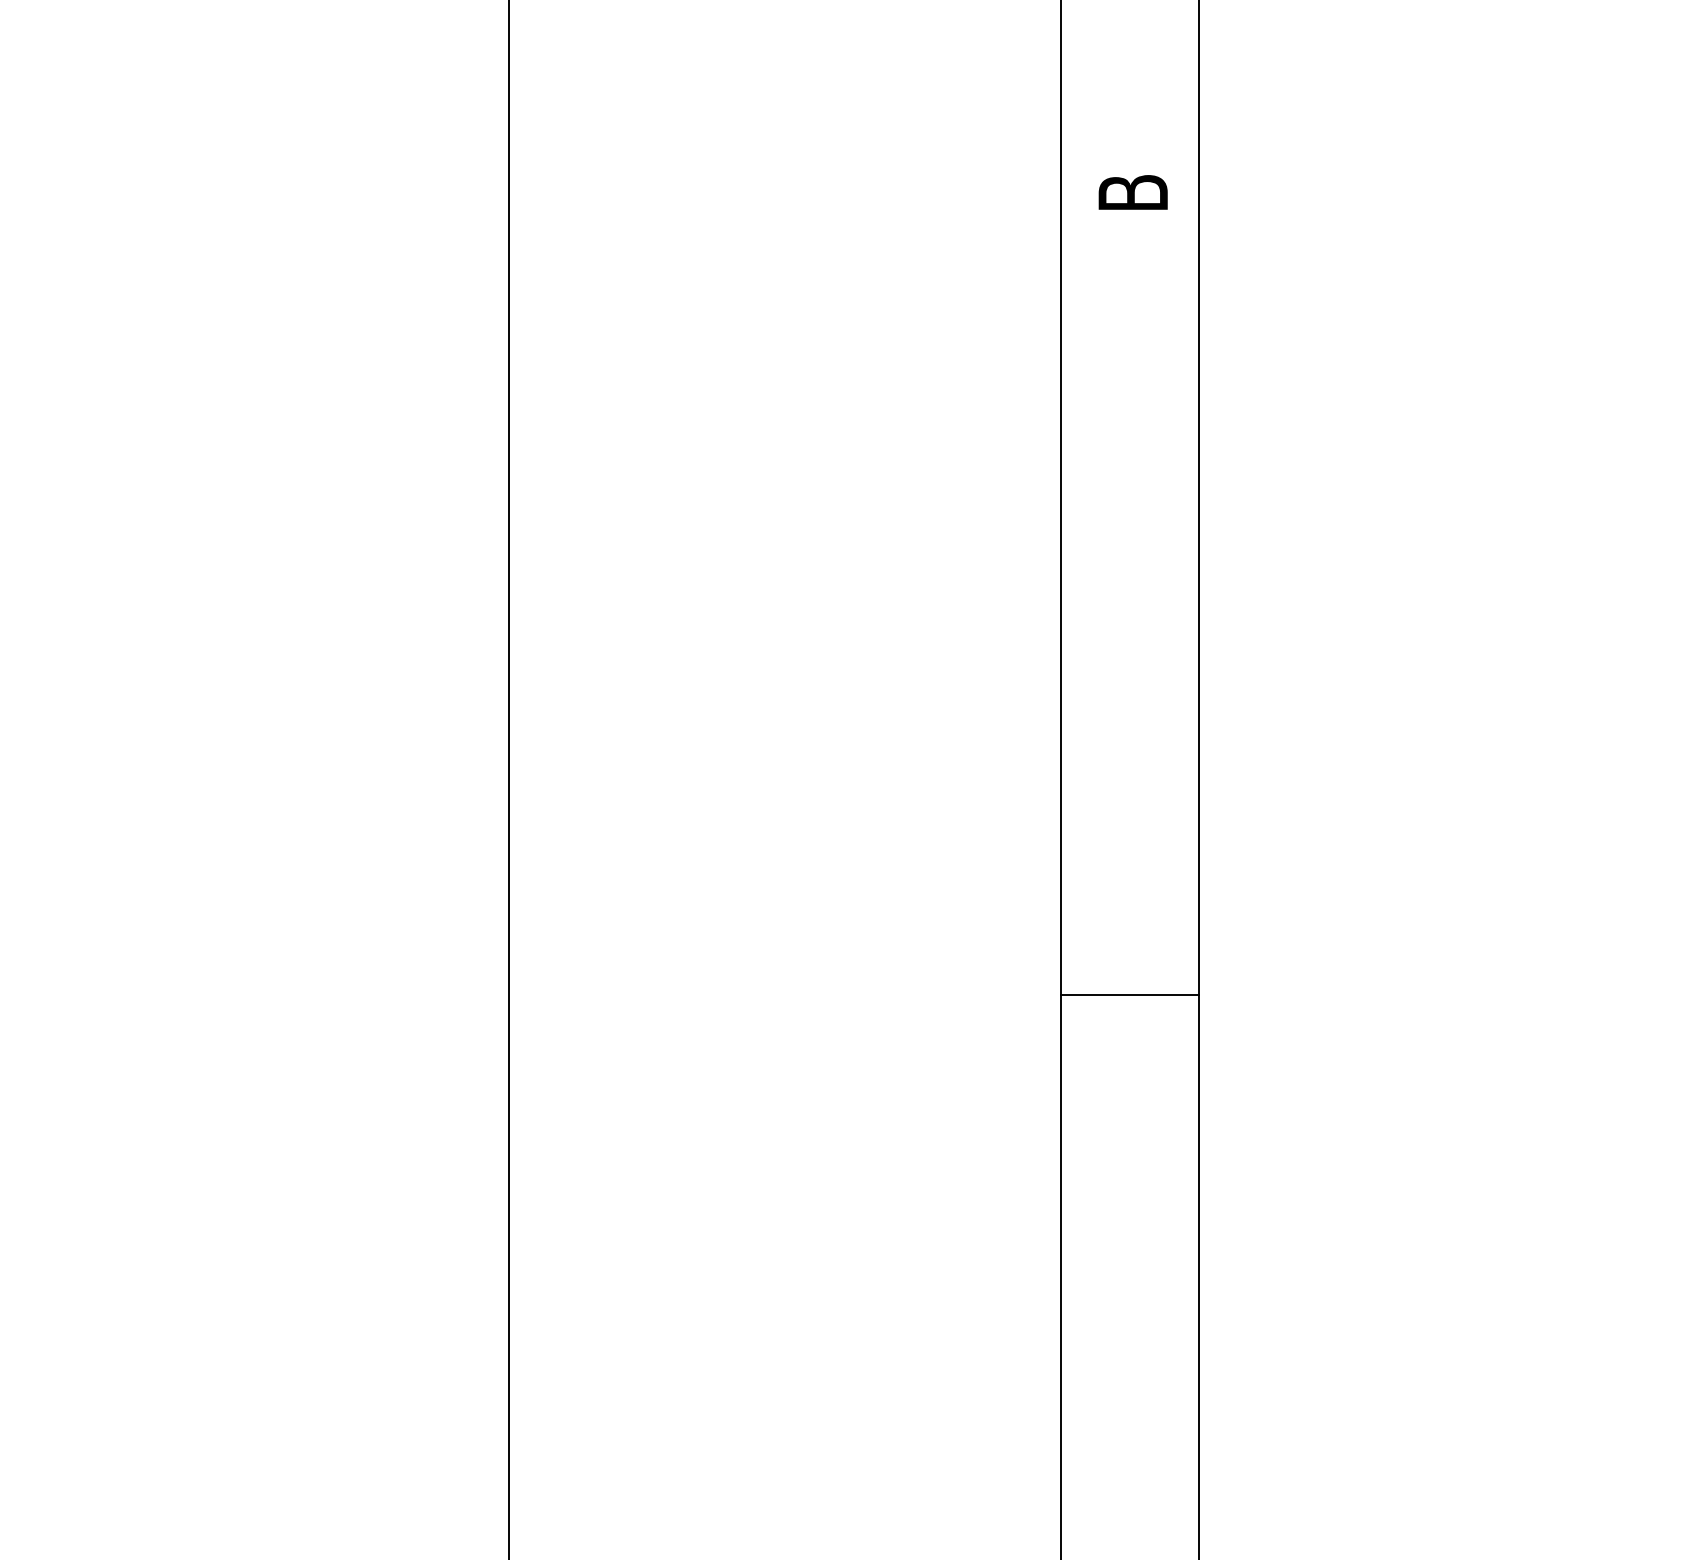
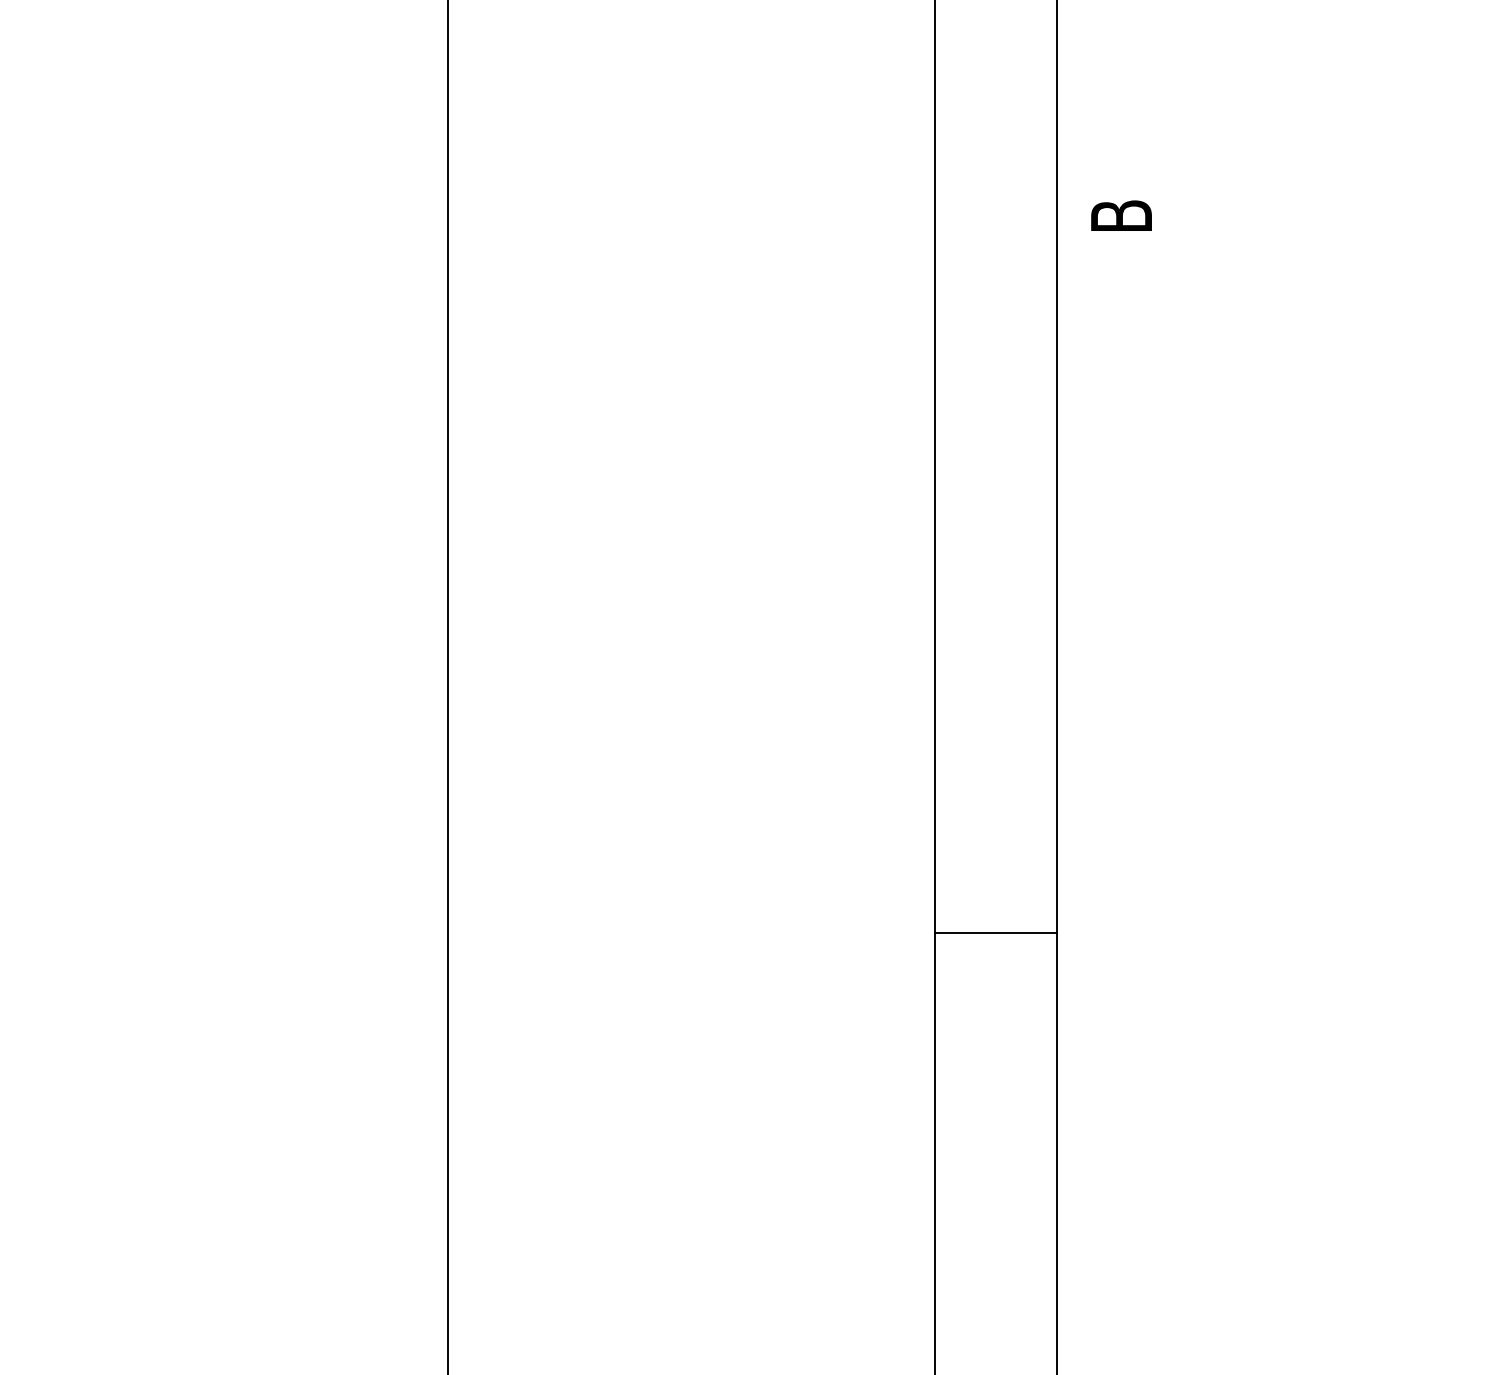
text: (1133, 192) -> (1121, 215), moved
line: (1129, 995) -> (995, 933), moved

